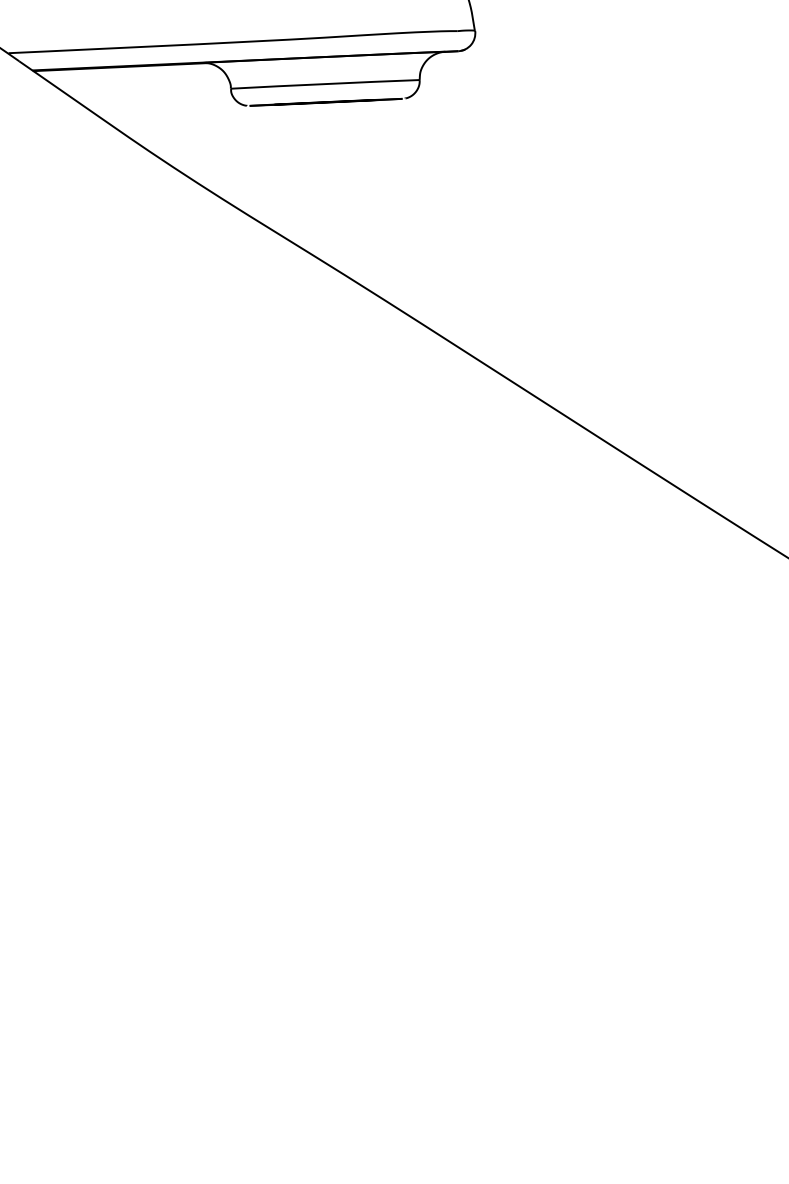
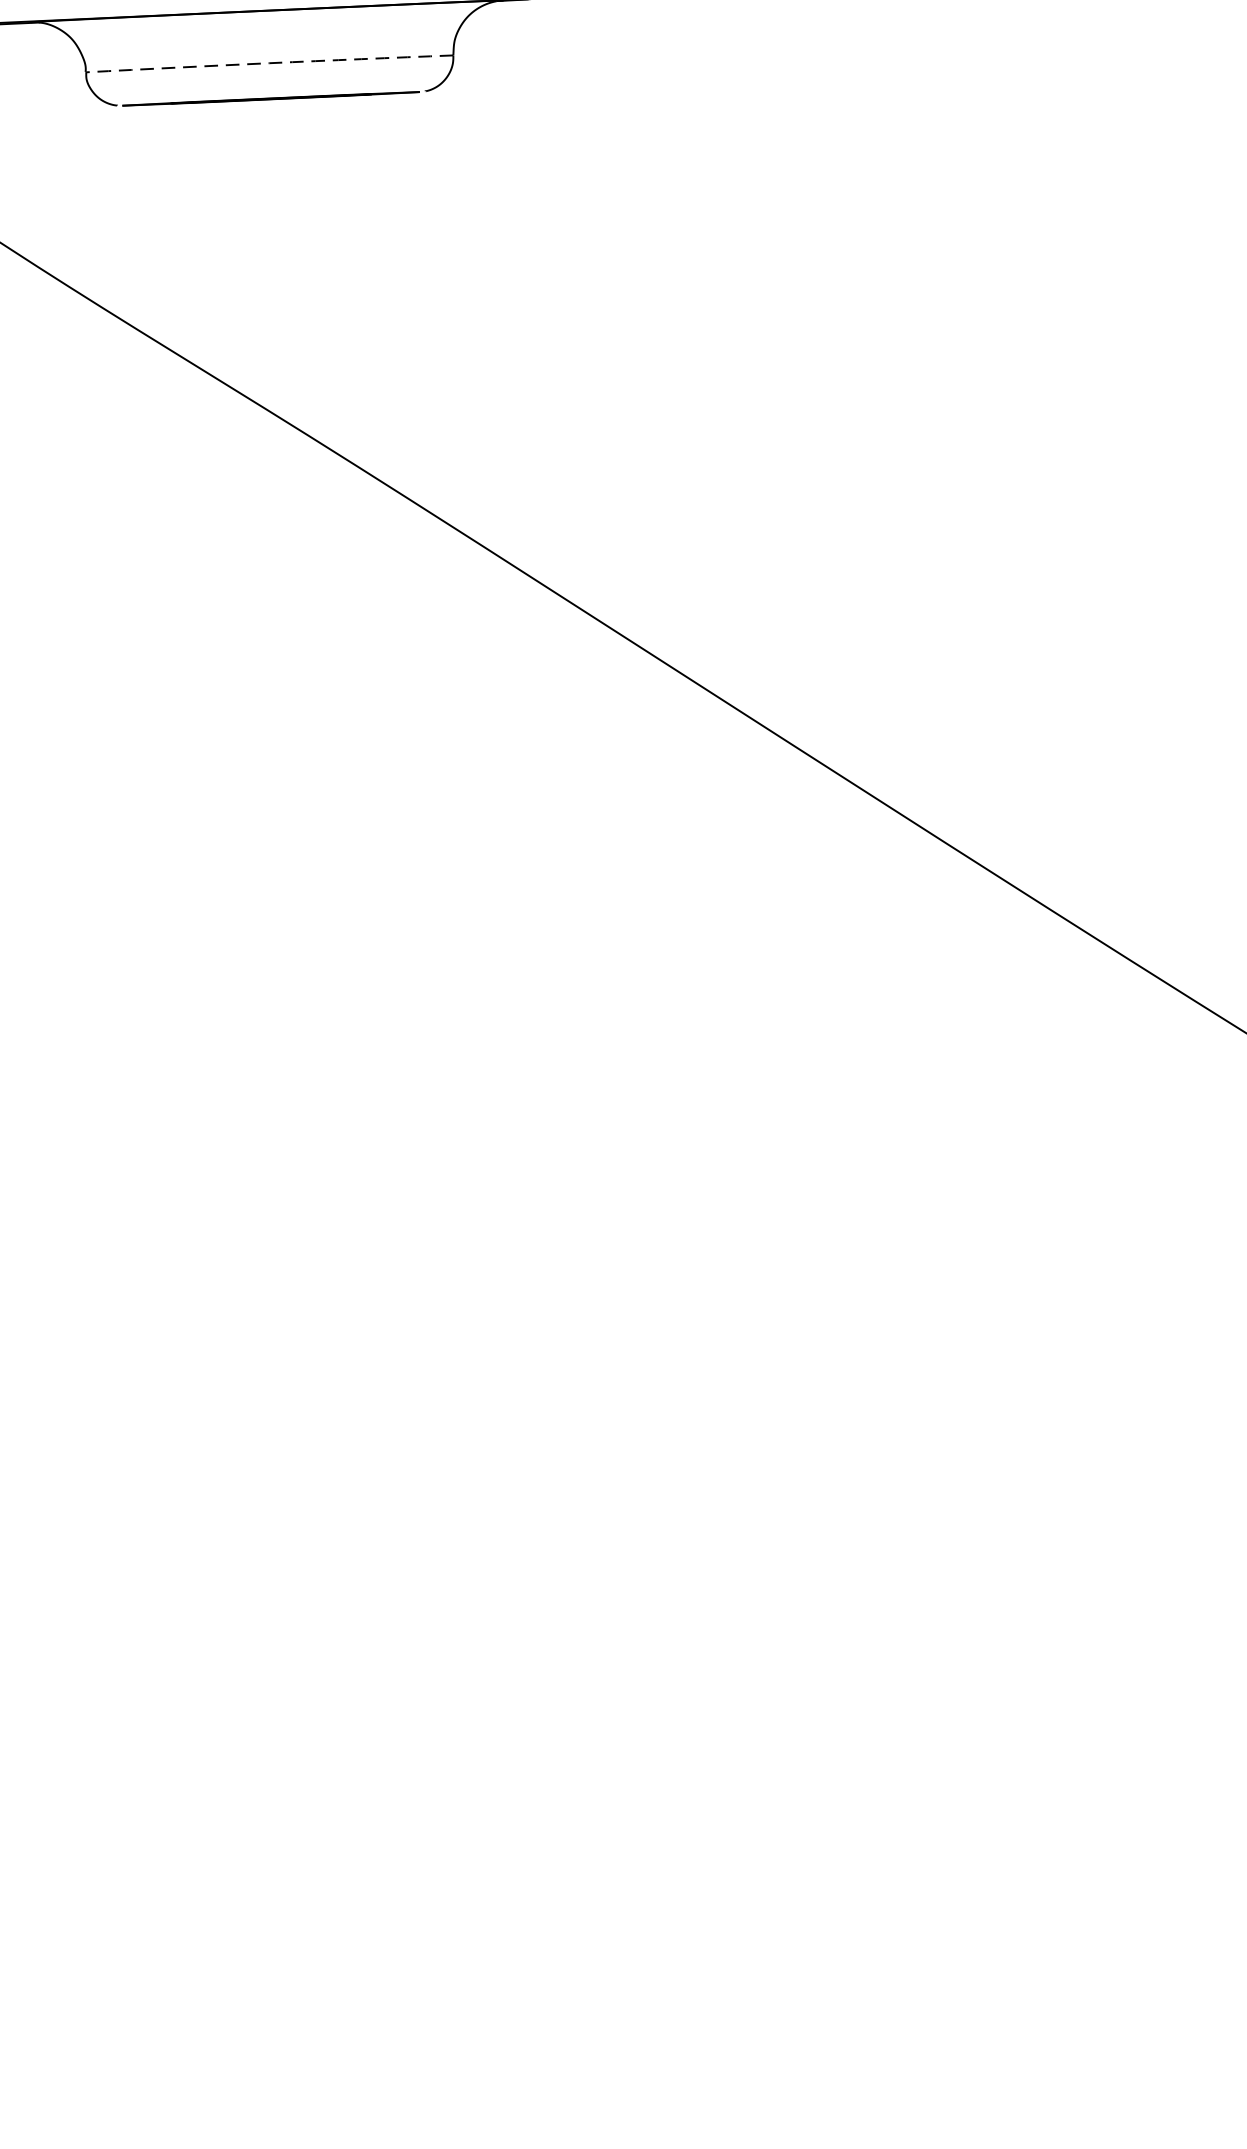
arc: (325, 84) -> (269, 64), solid -> dashed

